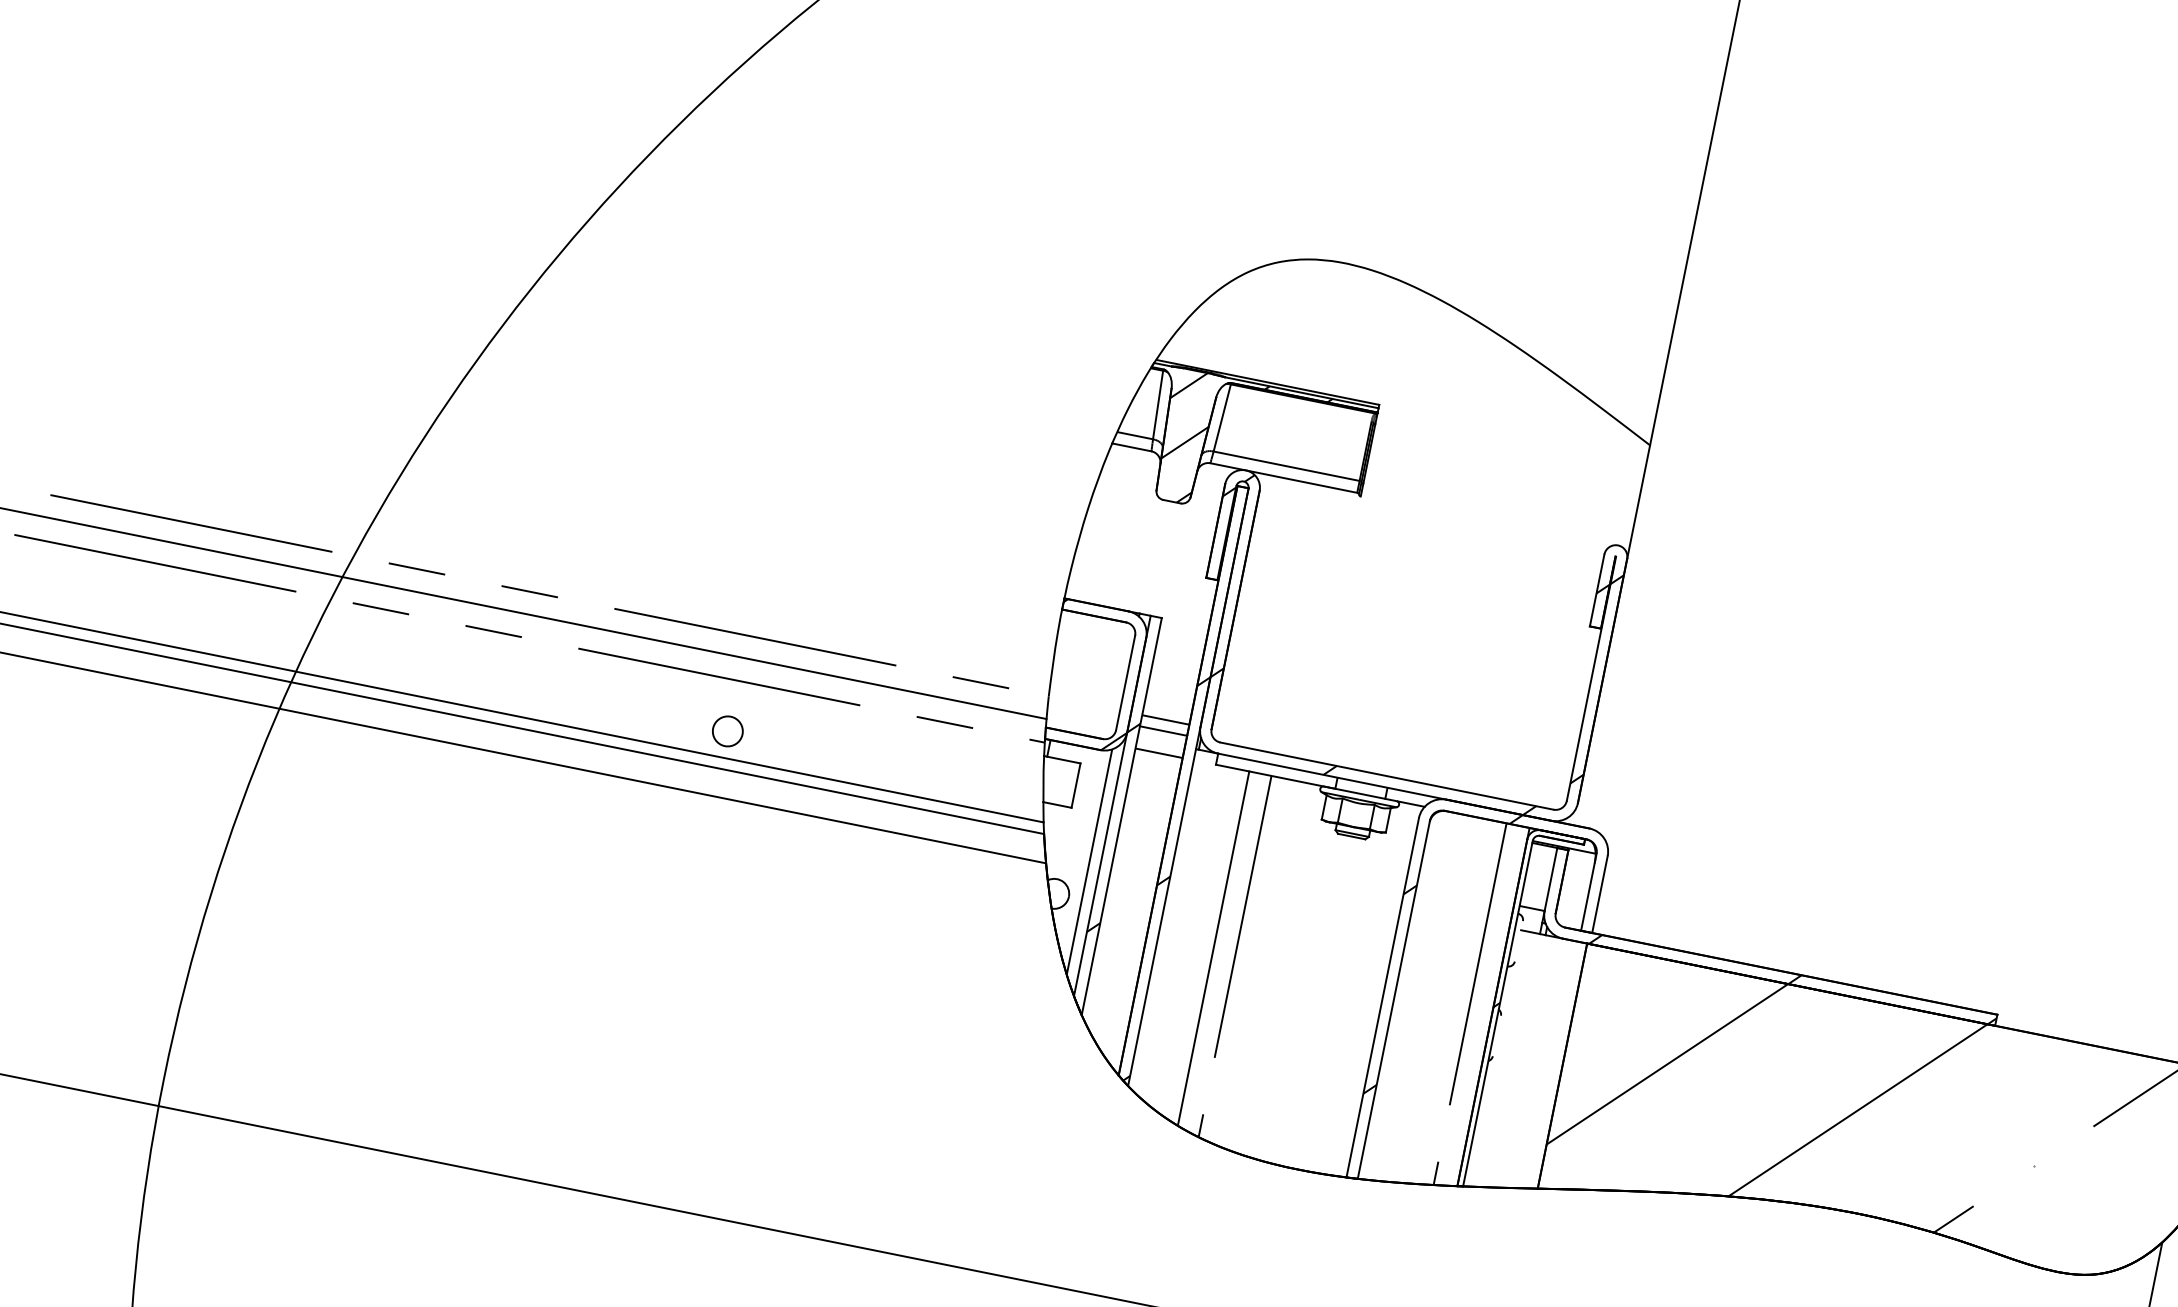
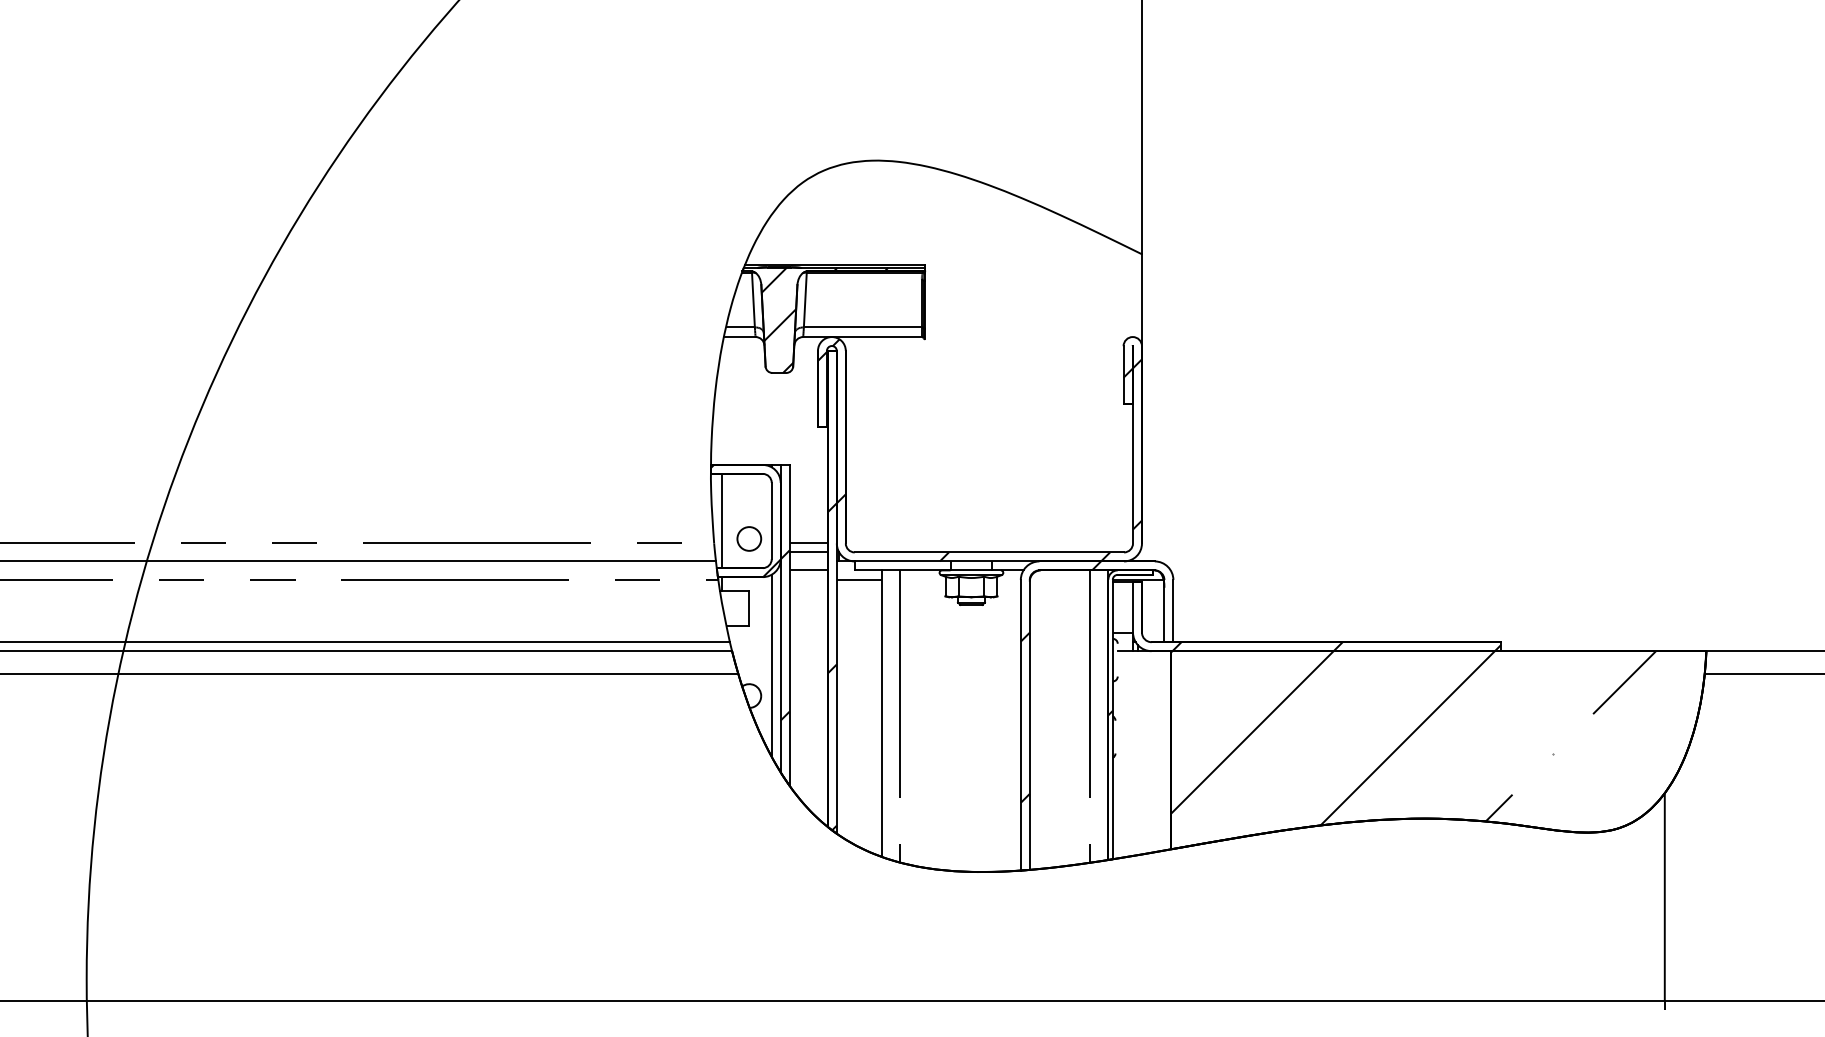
line: (1064, 670) -> (722, 520), added
circle: (728, 730) -> (749, 538), moved
line: (1218, 778) -> (858, 580), added

